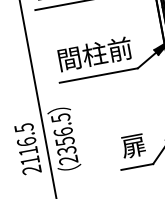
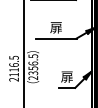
text: (95, 54) -> (56, 27), 間柱前 -> 扉

